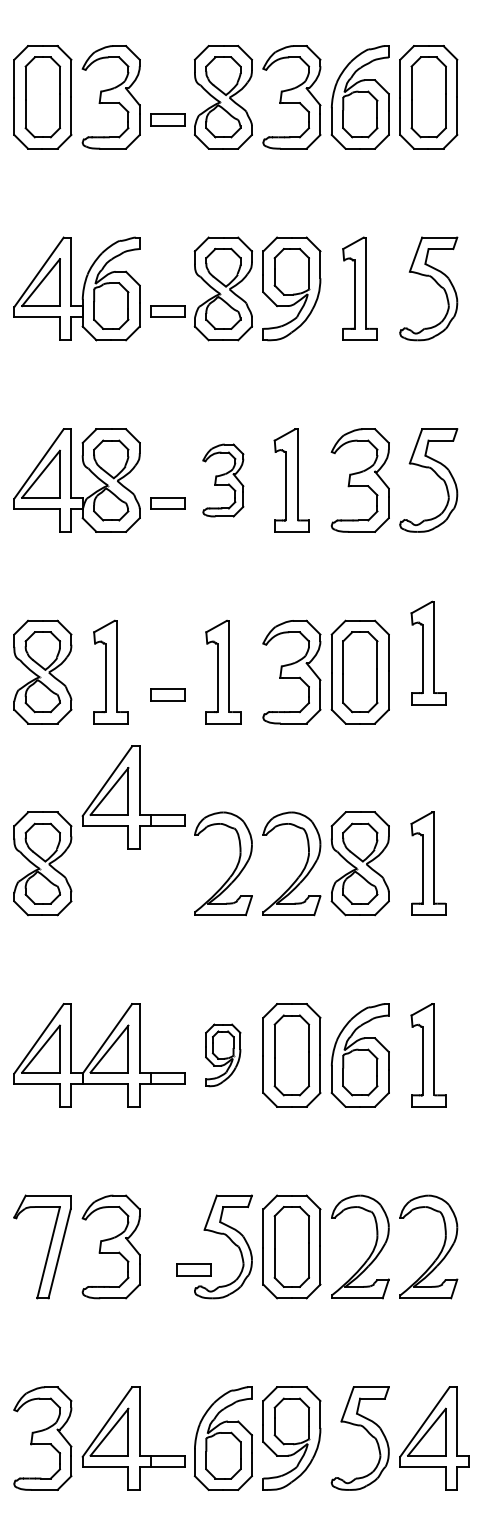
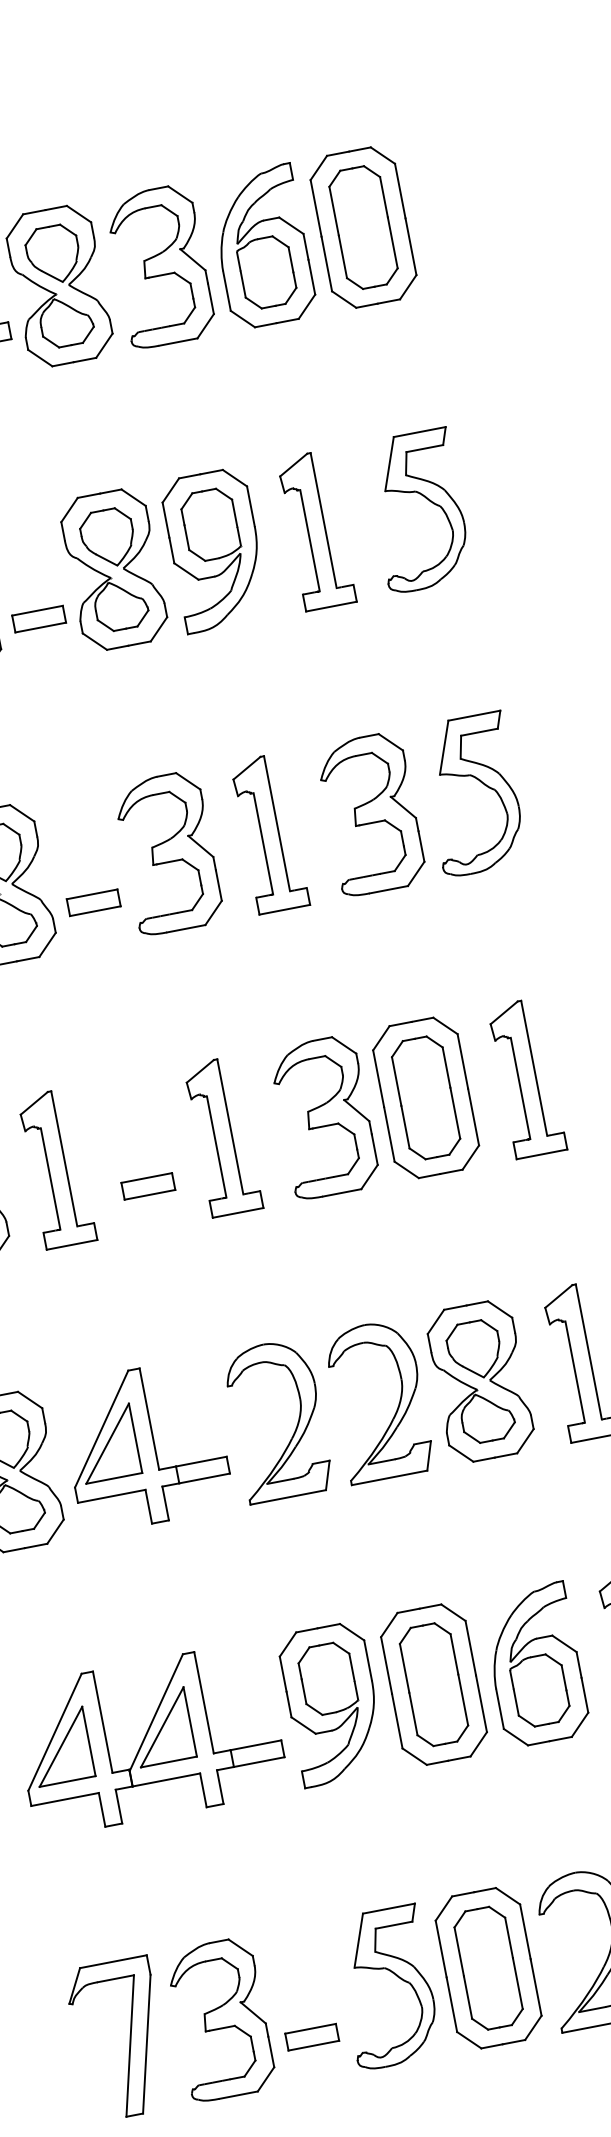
part: (222, 480) -> (167, 853), size x1.43
part: (428, 652) -> (526, 1077), moved
part: (133, 797) -> (144, 1445), moved
part: (222, 1055) -> (331, 1704), size x1.67
part: (193, 1269) -> (310, 2037), moved

